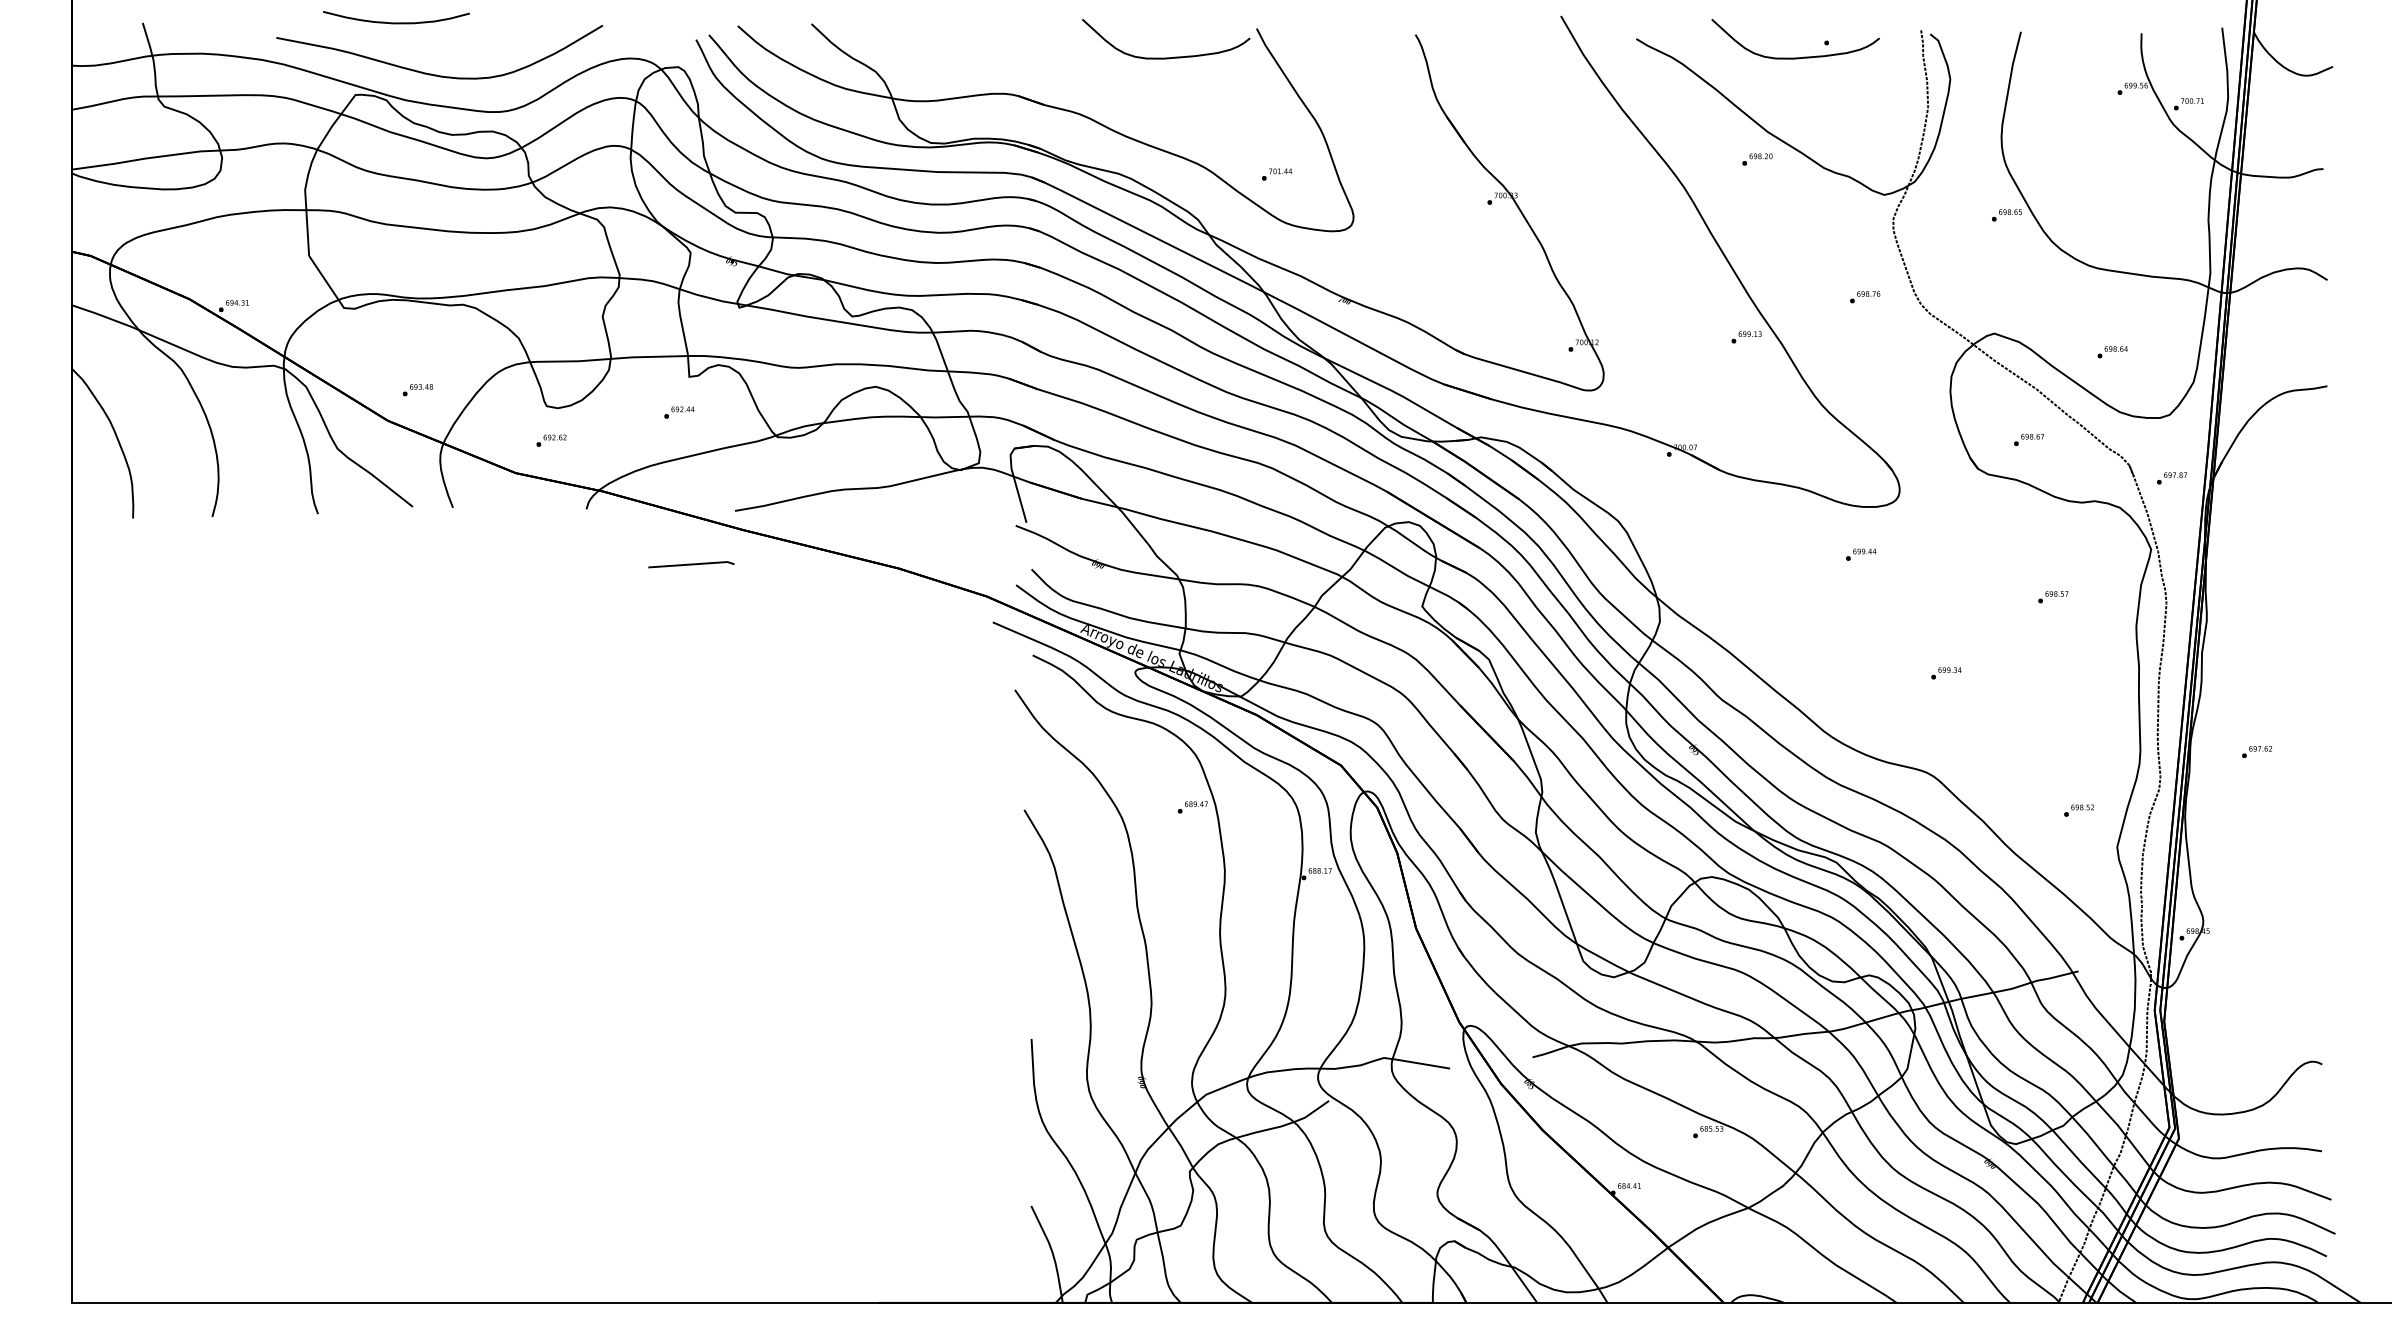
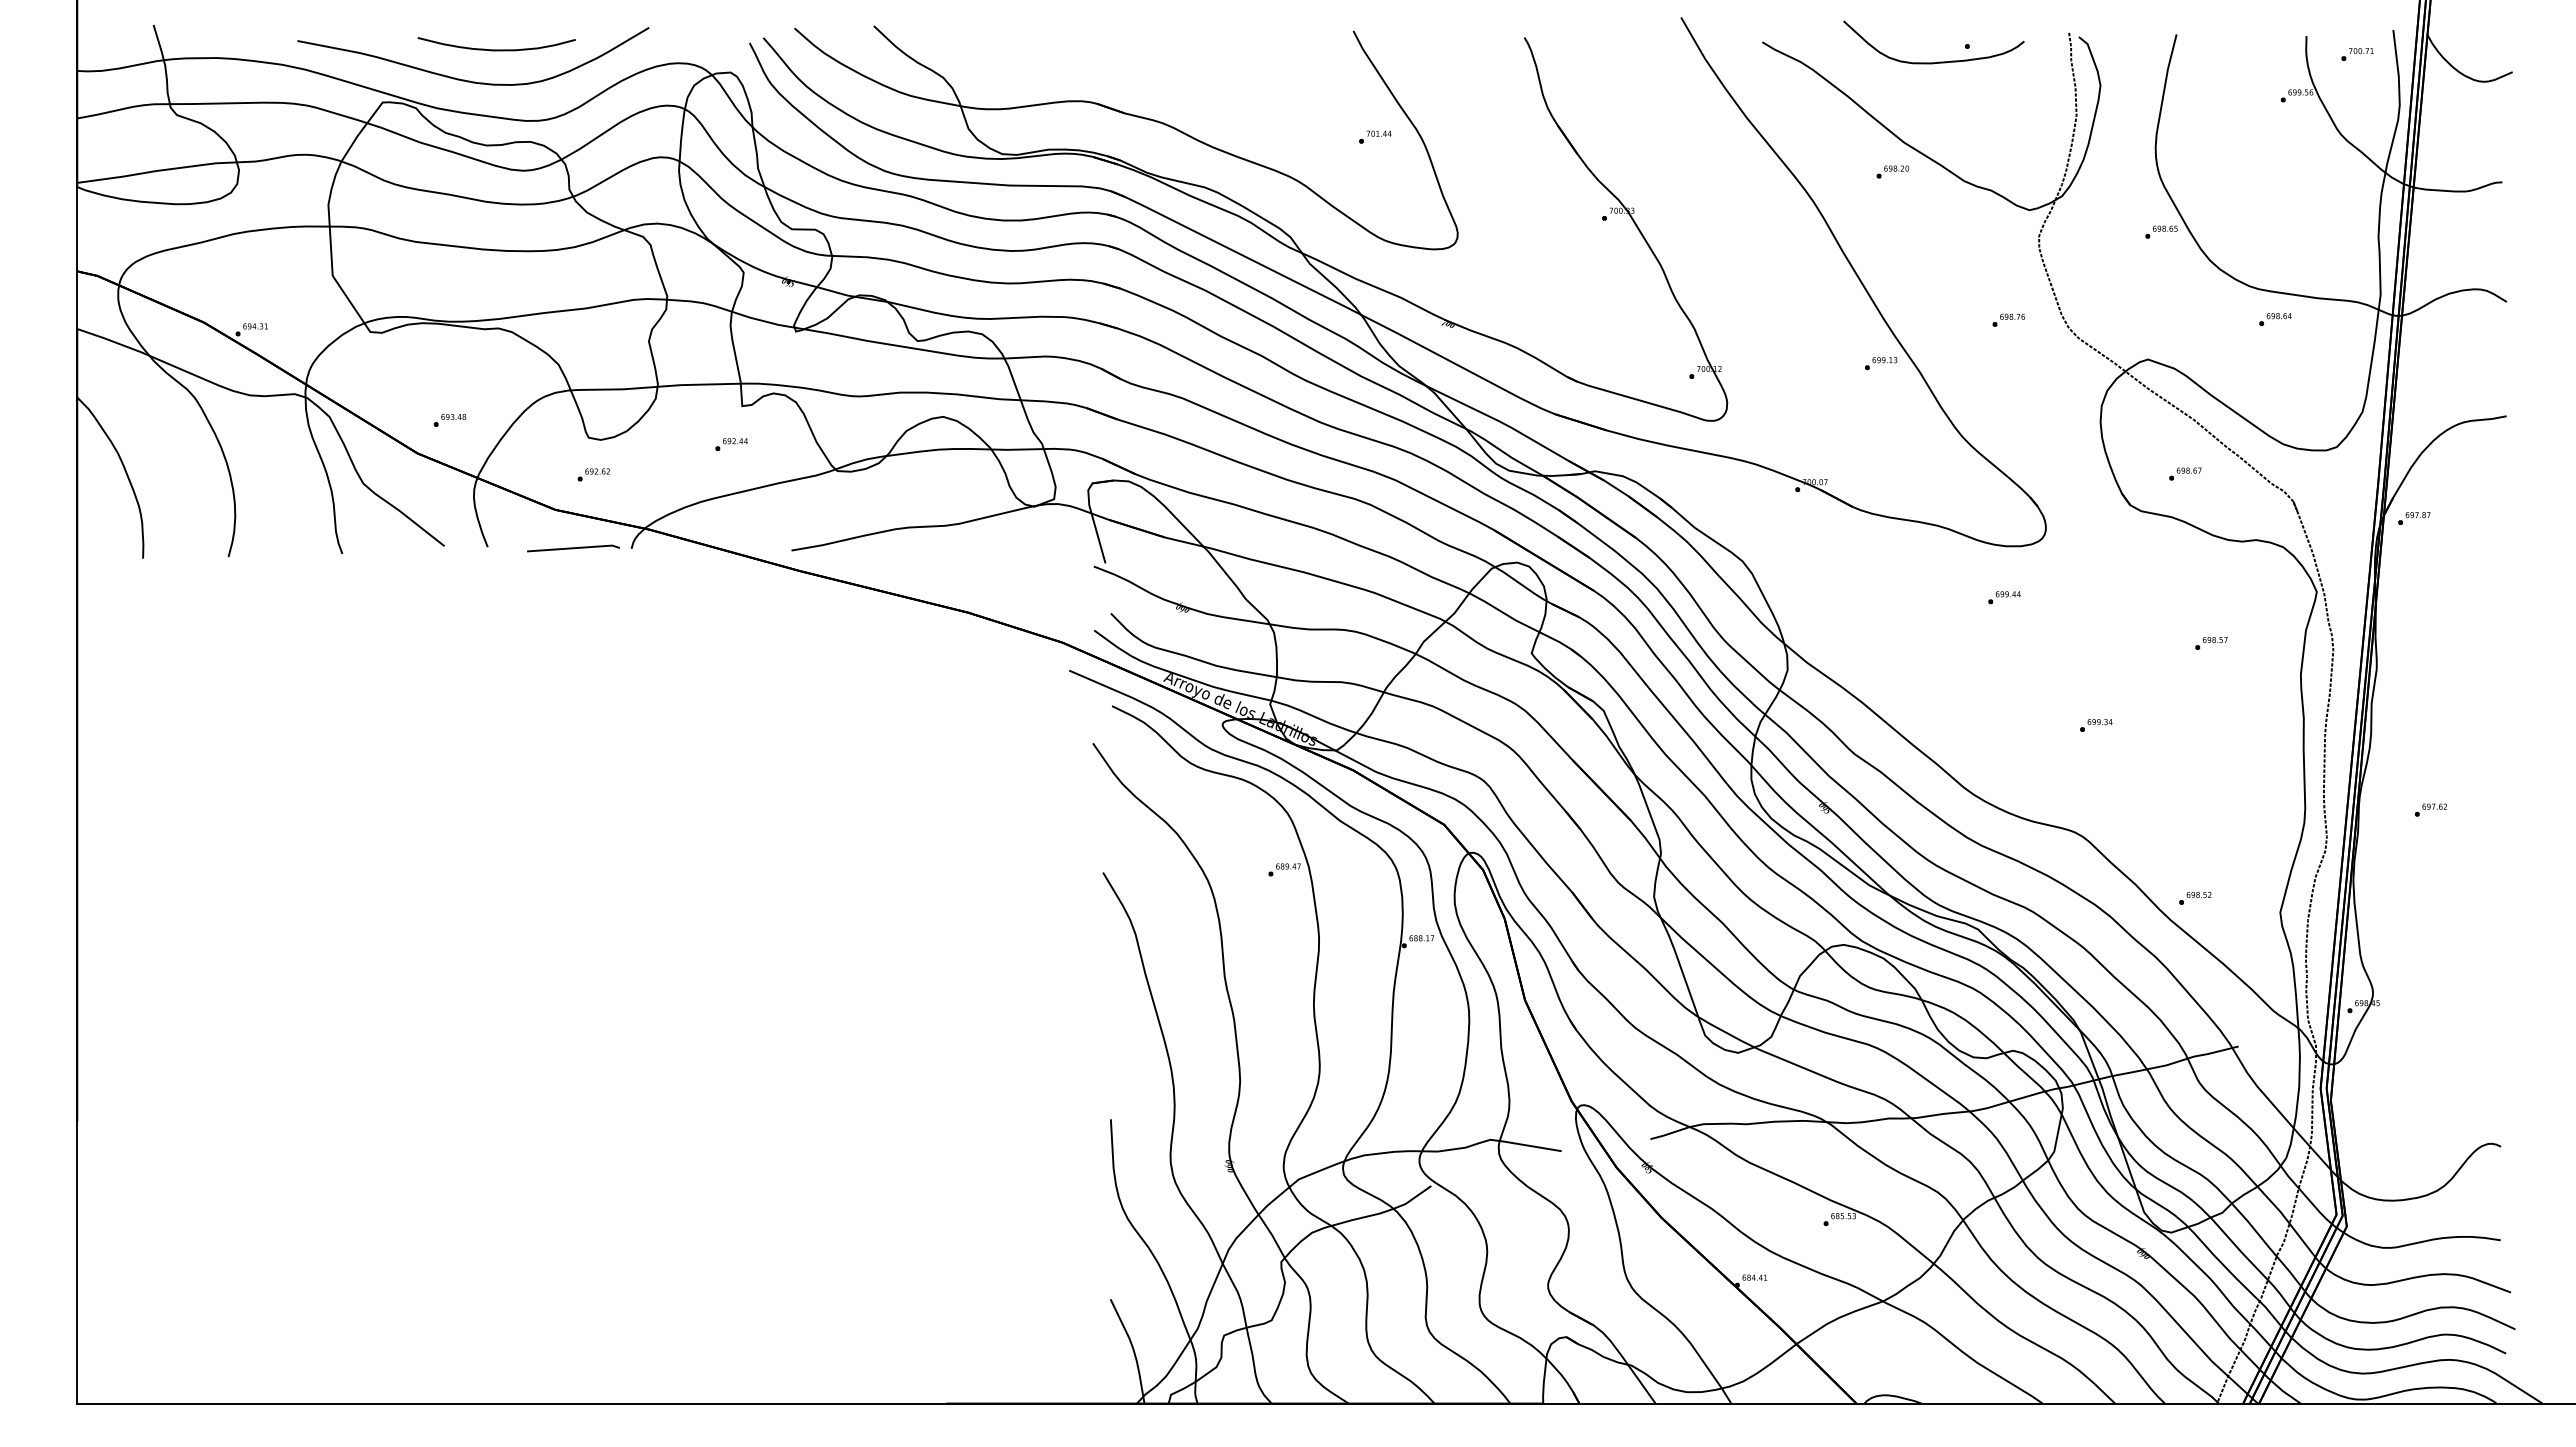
curve: (396, 22) -> (496, 49), moved
curve: (1170, 56) -> (1260, 61), removed
part: (2188, 104) -> (2357, 54), moved
part: (1277, 173) -> (1375, 136), moved
part: (2112, 352) -> (2275, 319), moved
part: (2172, 478) -> (2414, 518), moved
line: (691, 564) -> (573, 548), moved
part: (2079, 809) -> (2195, 897), moved

